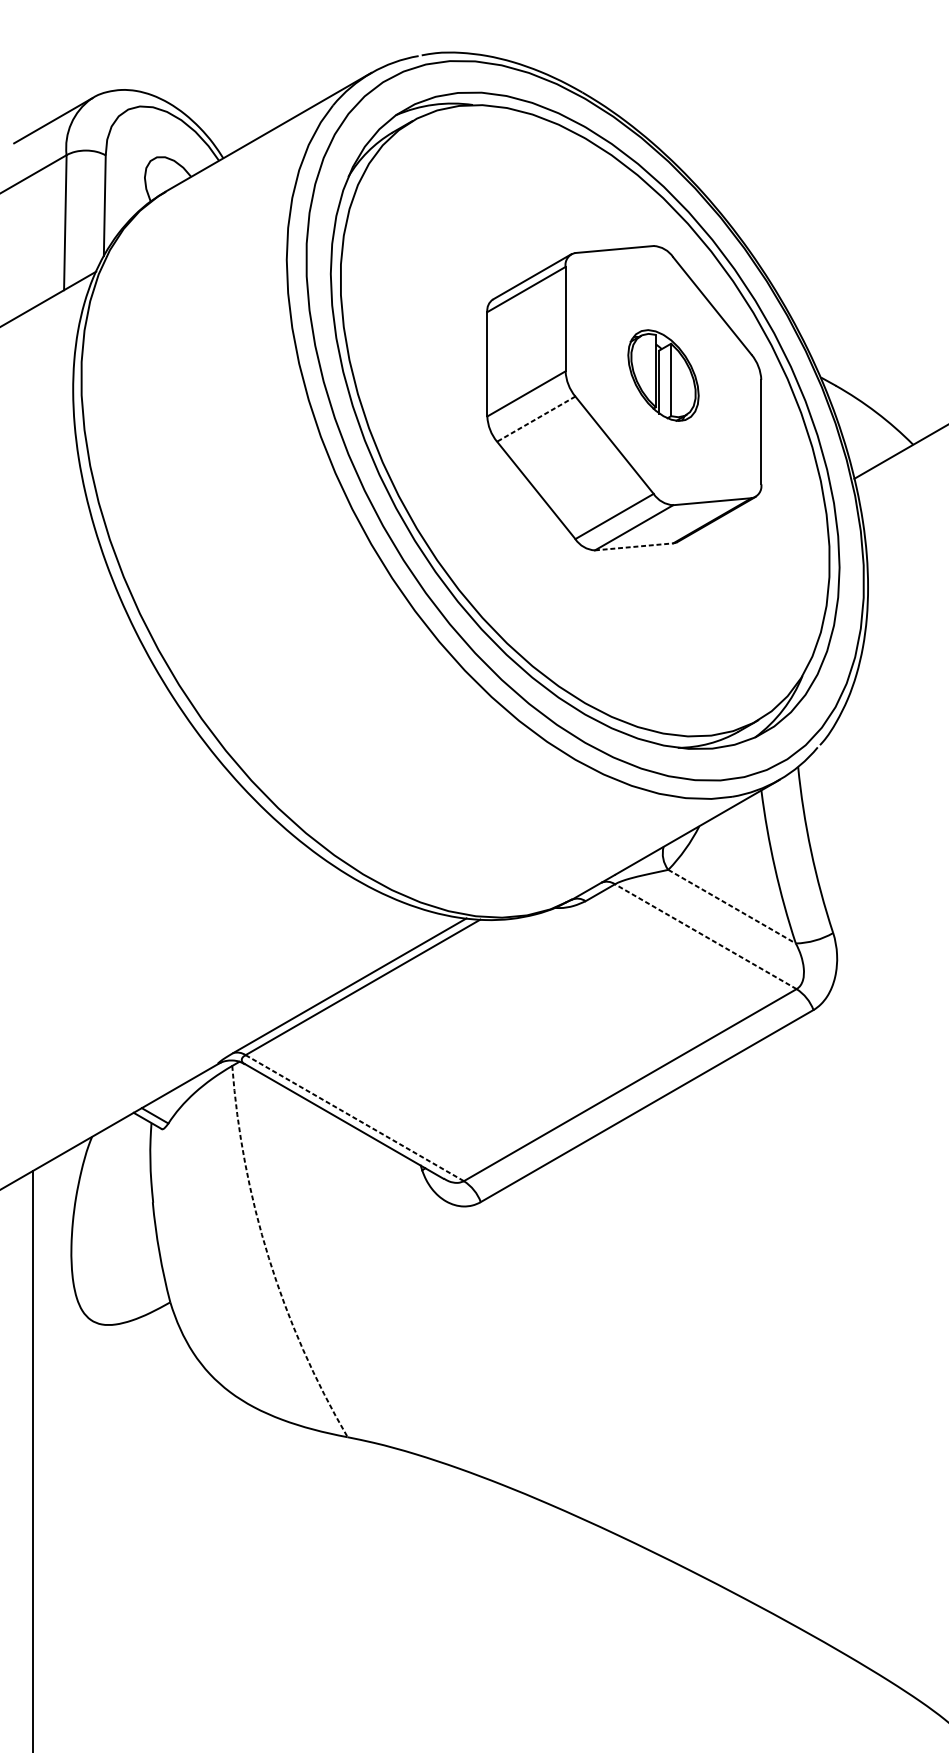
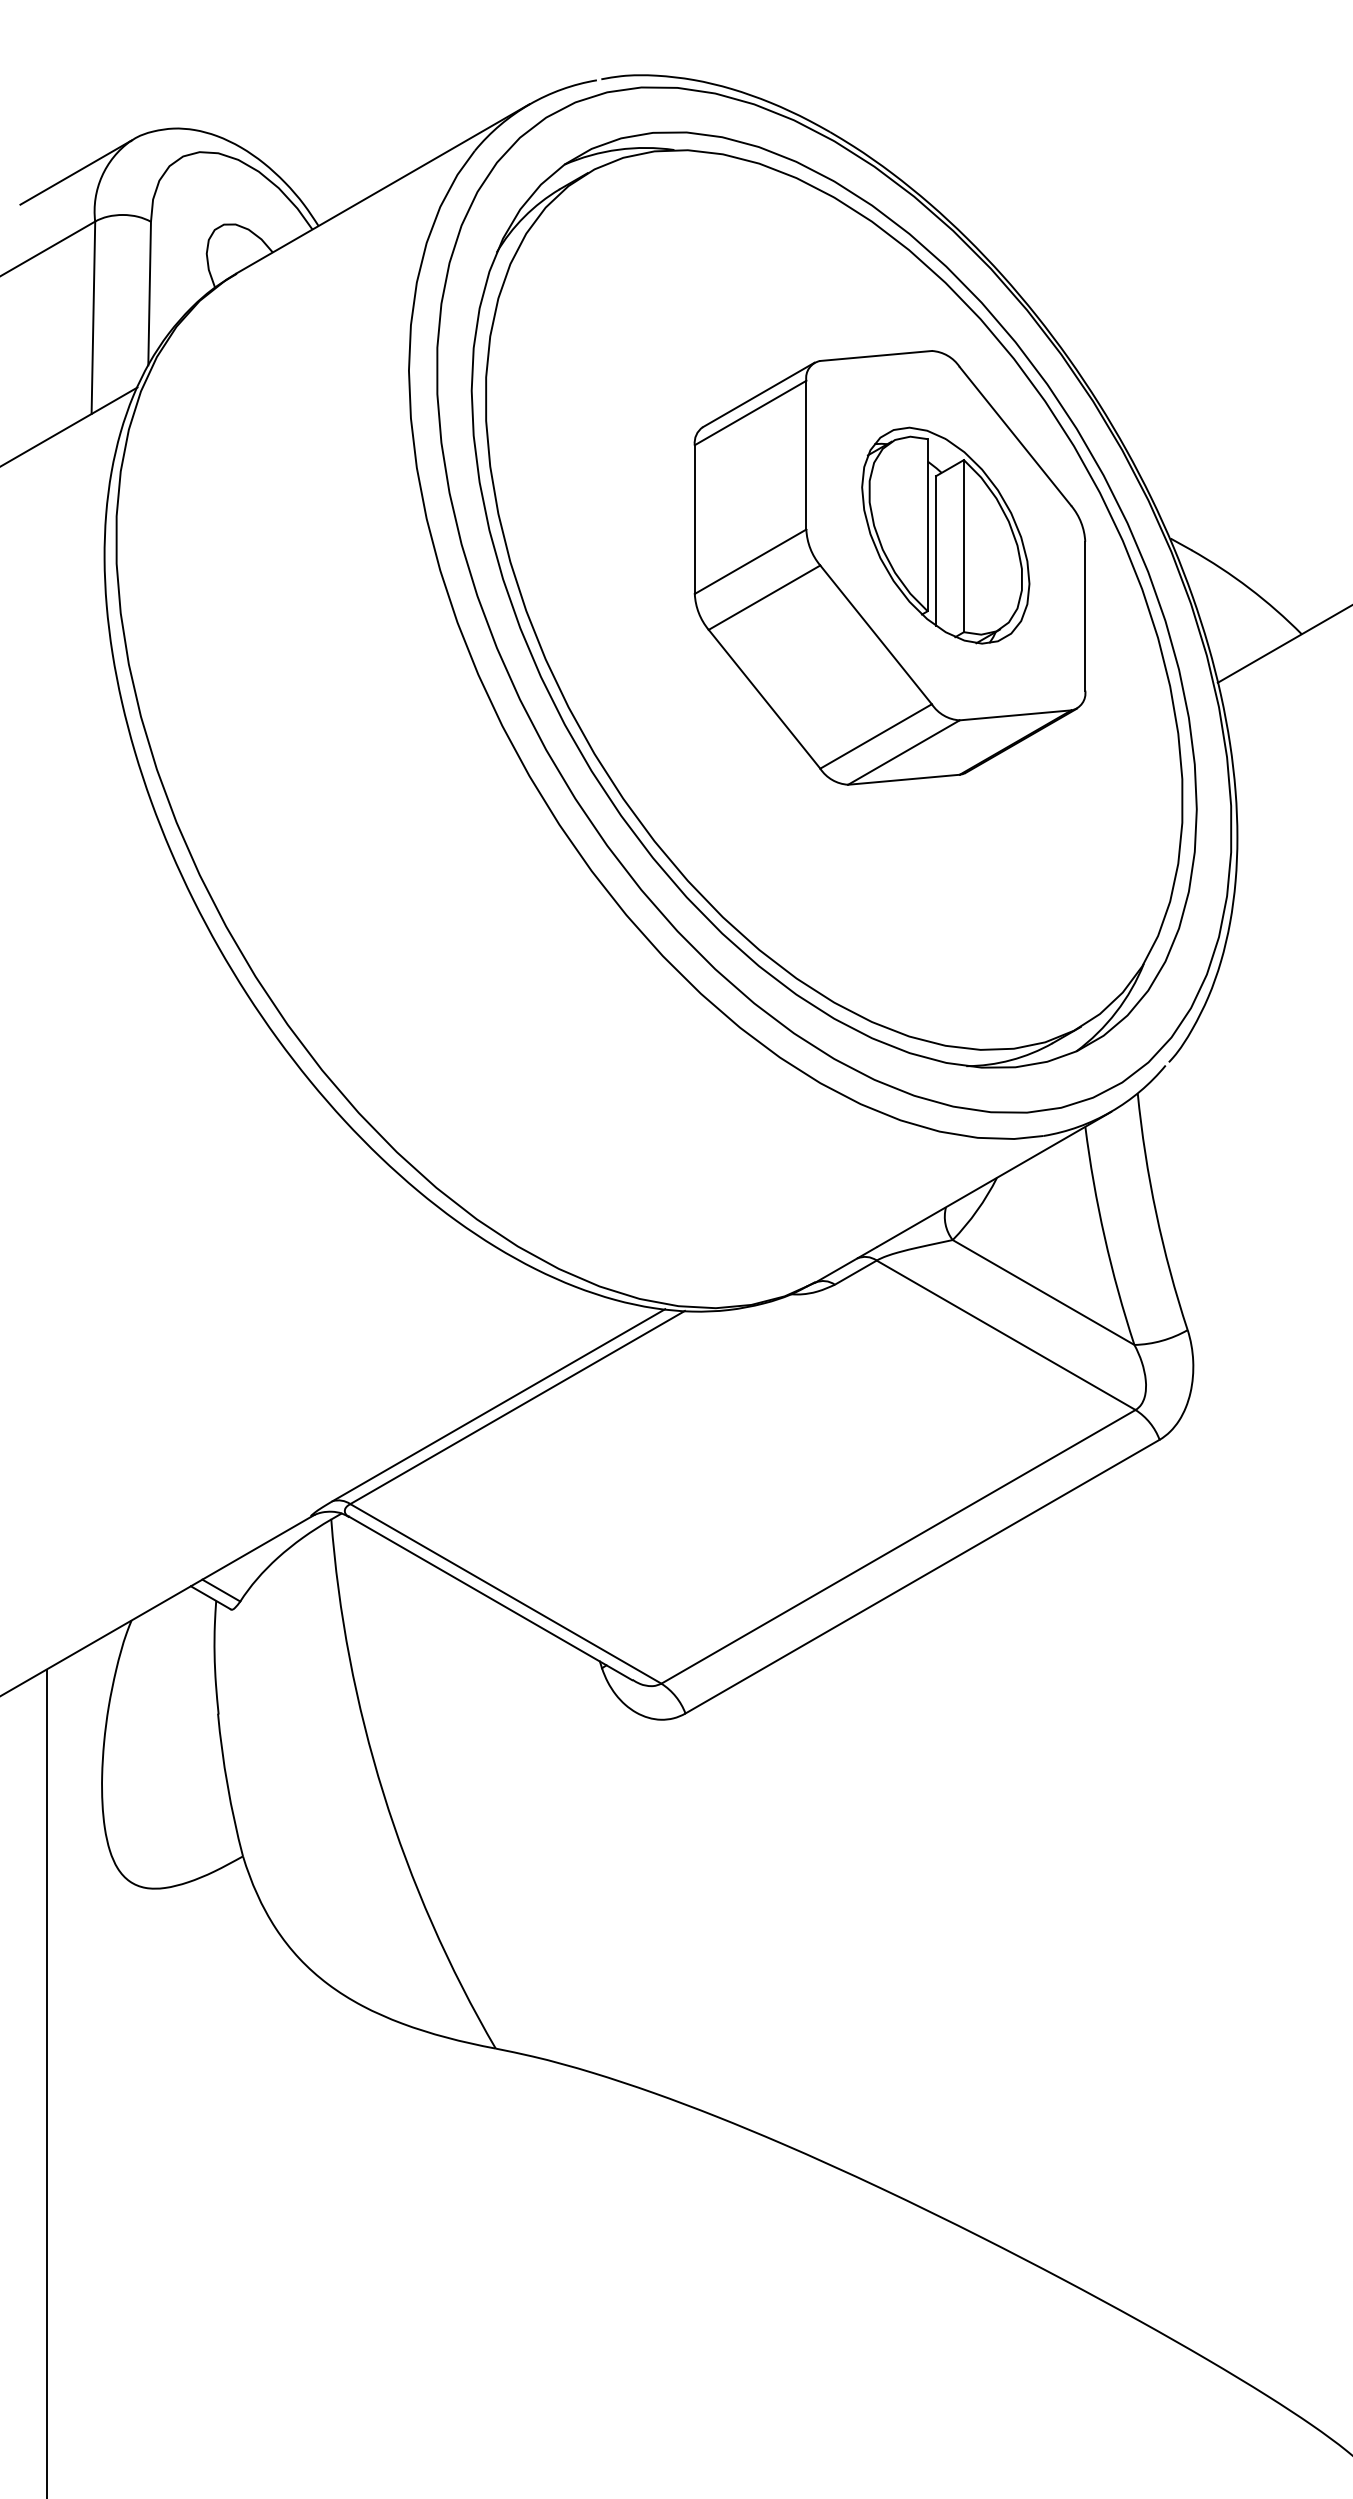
part: (663, 375) -> (945, 535), size x1.67
line: (536, 418) -> (764, 597), dashed -> solid
line: (633, 546) -> (903, 779), dashed -> solid
line: (732, 906) -> (1043, 1292), dashed -> solid
line: (705, 936) -> (1005, 1335), dashed -> solid
line: (354, 1117) -> (505, 1593), dashed -> solid
arc: (268, 1258) -> (383, 1793), dashed -> solid

